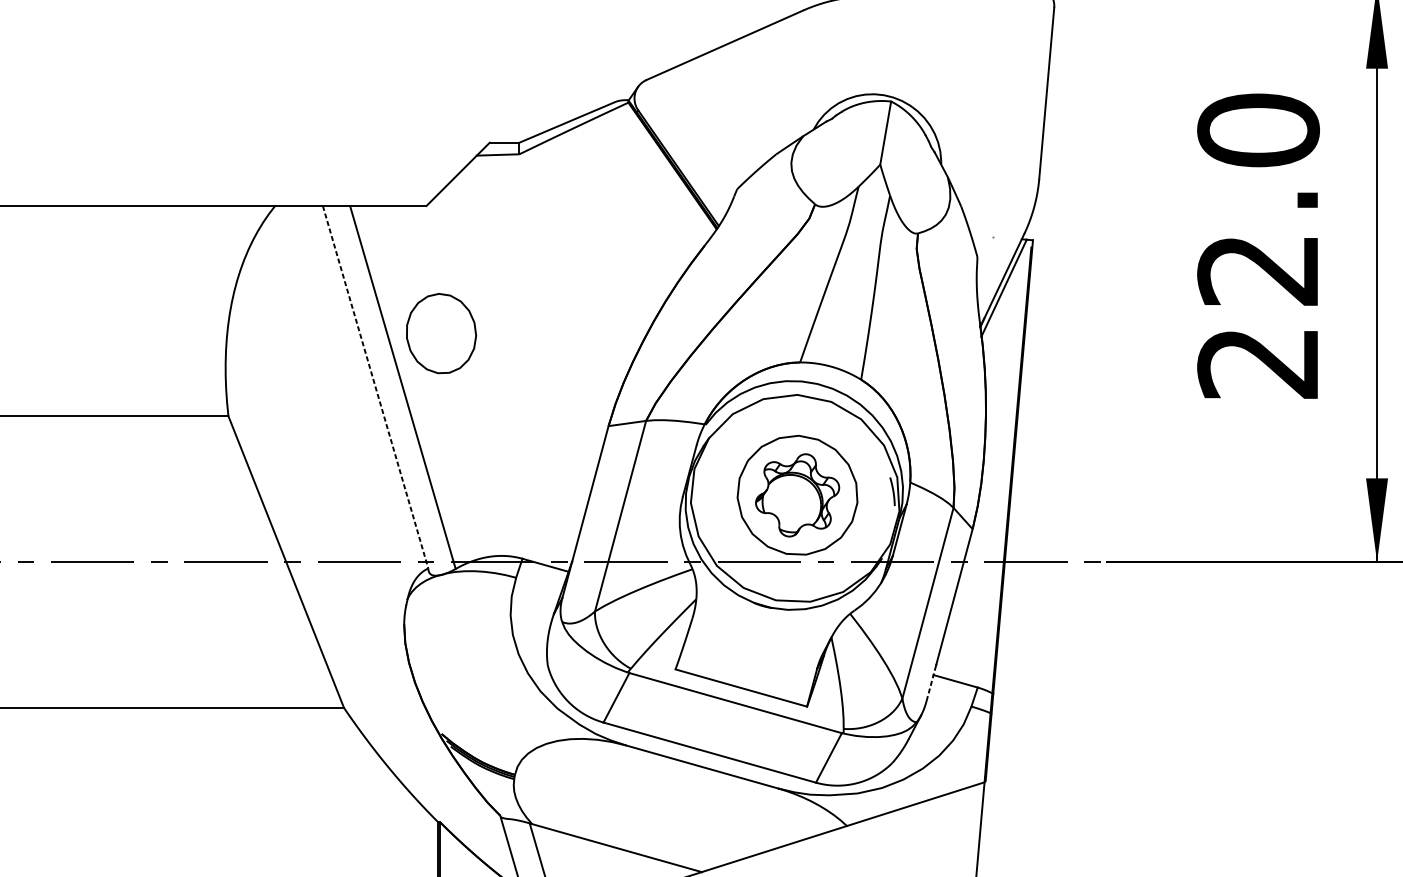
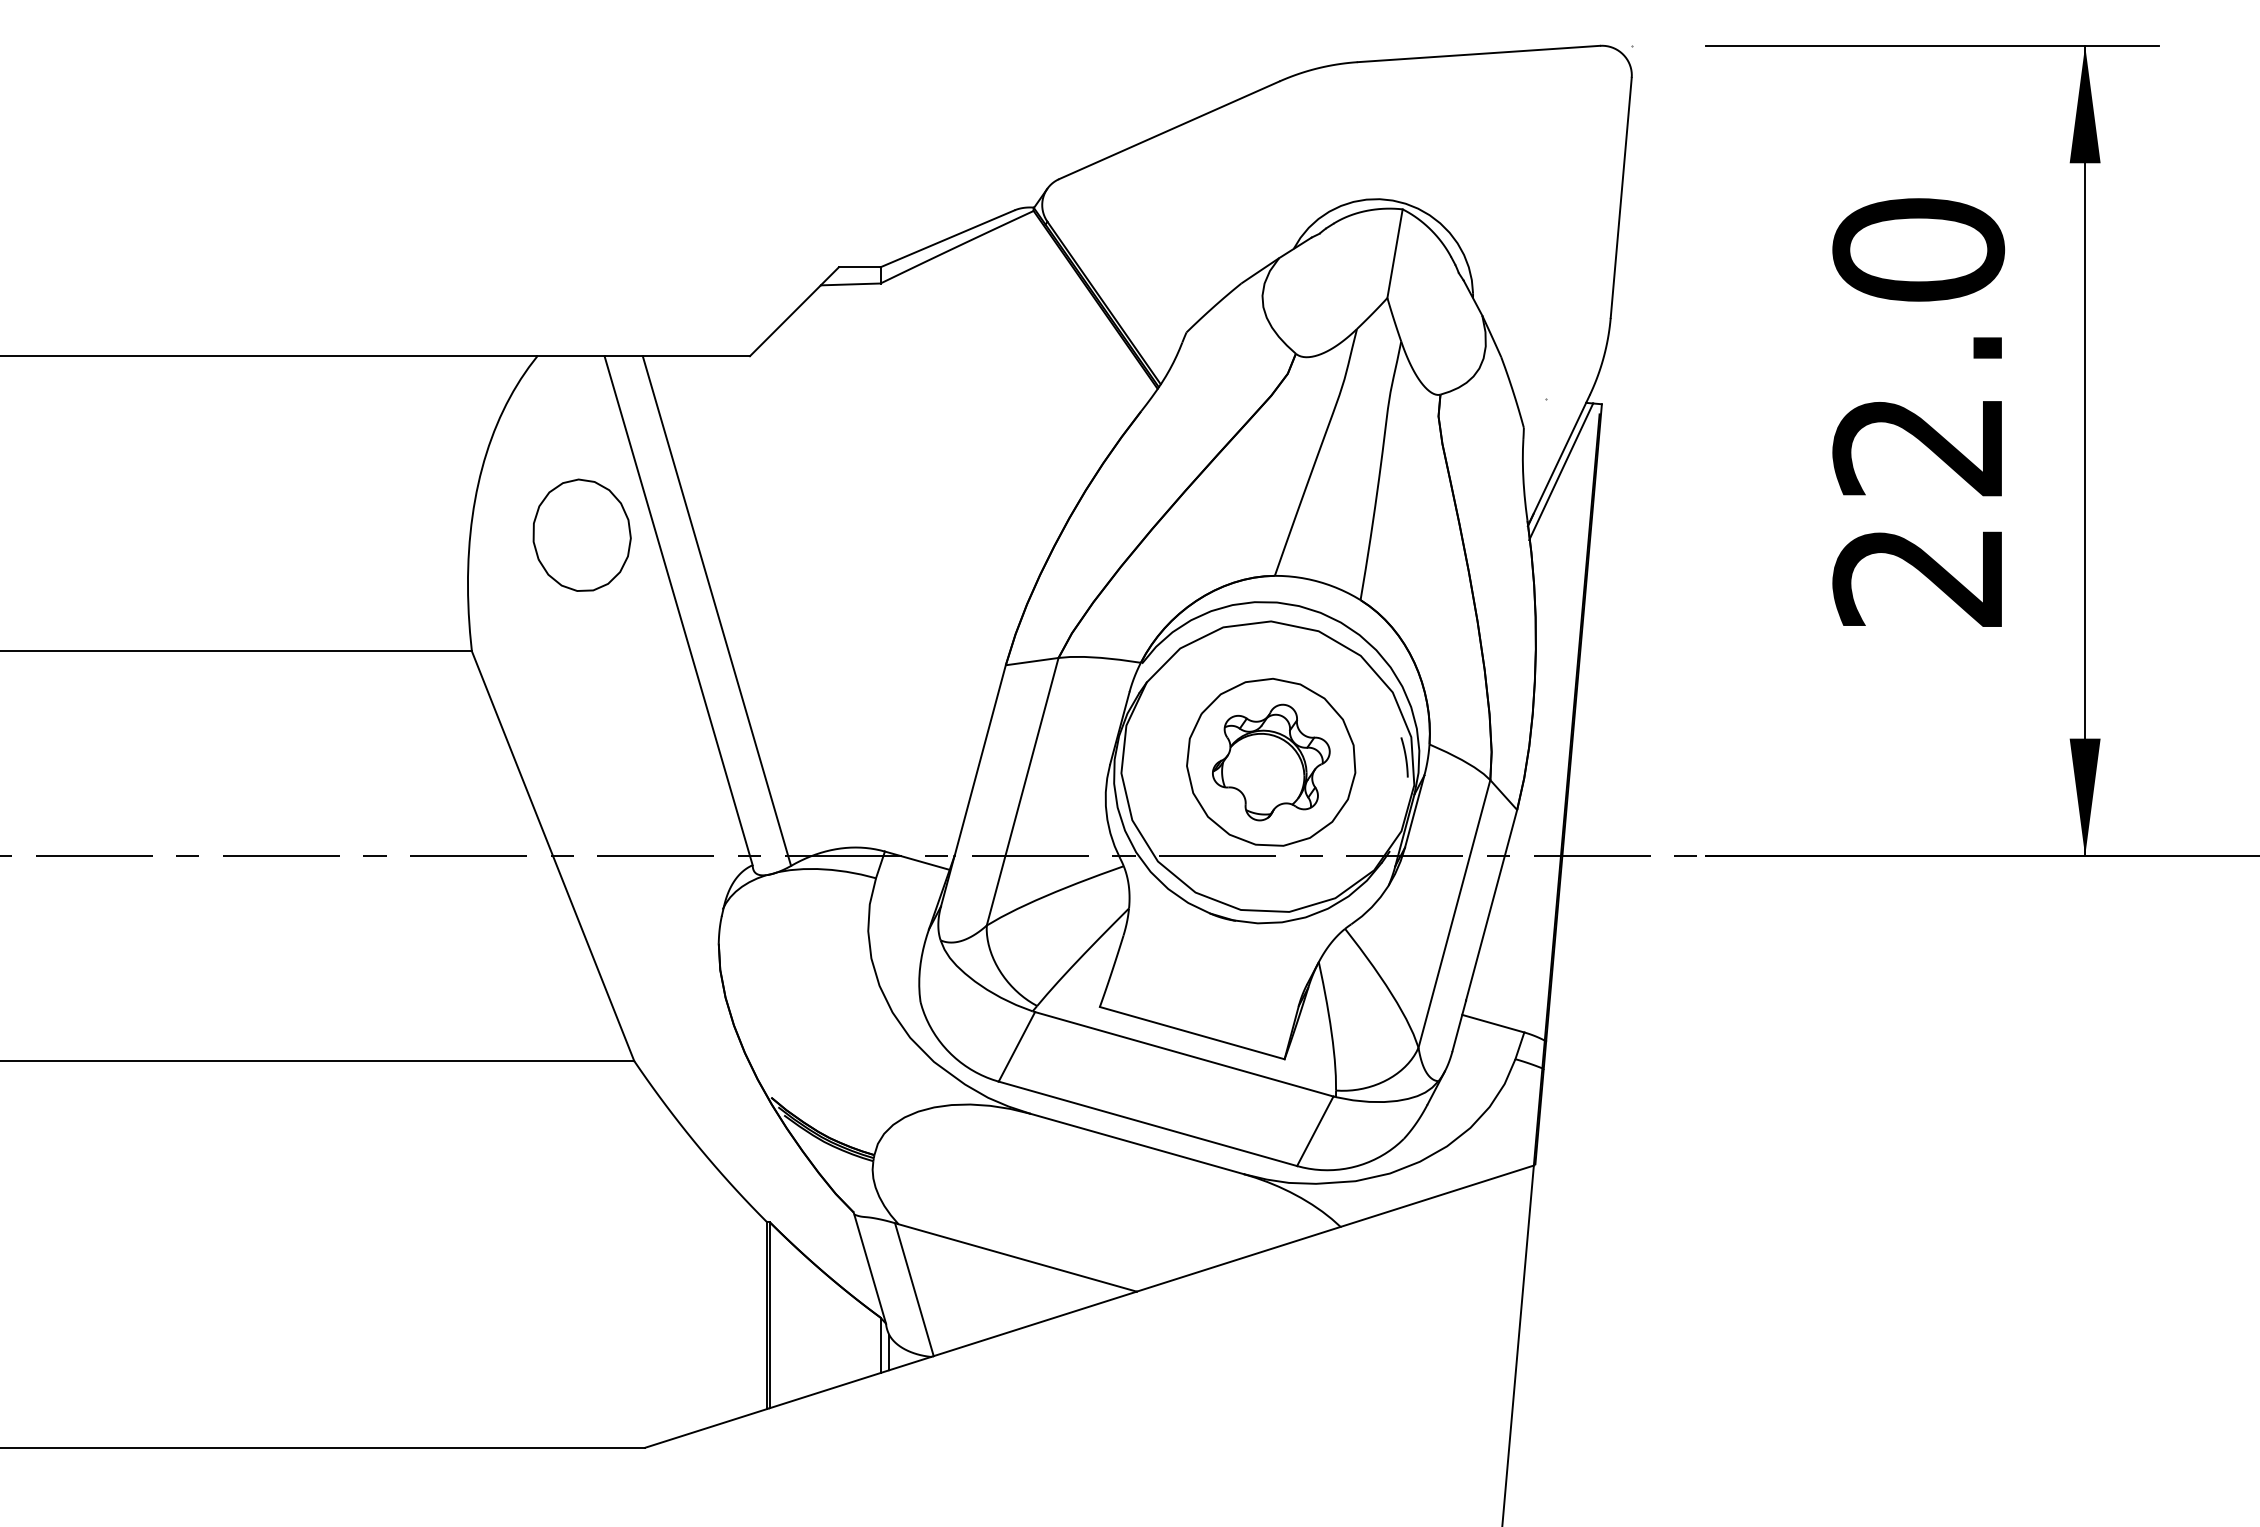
part: (441, 333) -> (581, 534), moved
line: (375, 387) -> (678, 611), dashed -> solid
line: (931, 682) -> (1459, 1025), dashed -> solid

